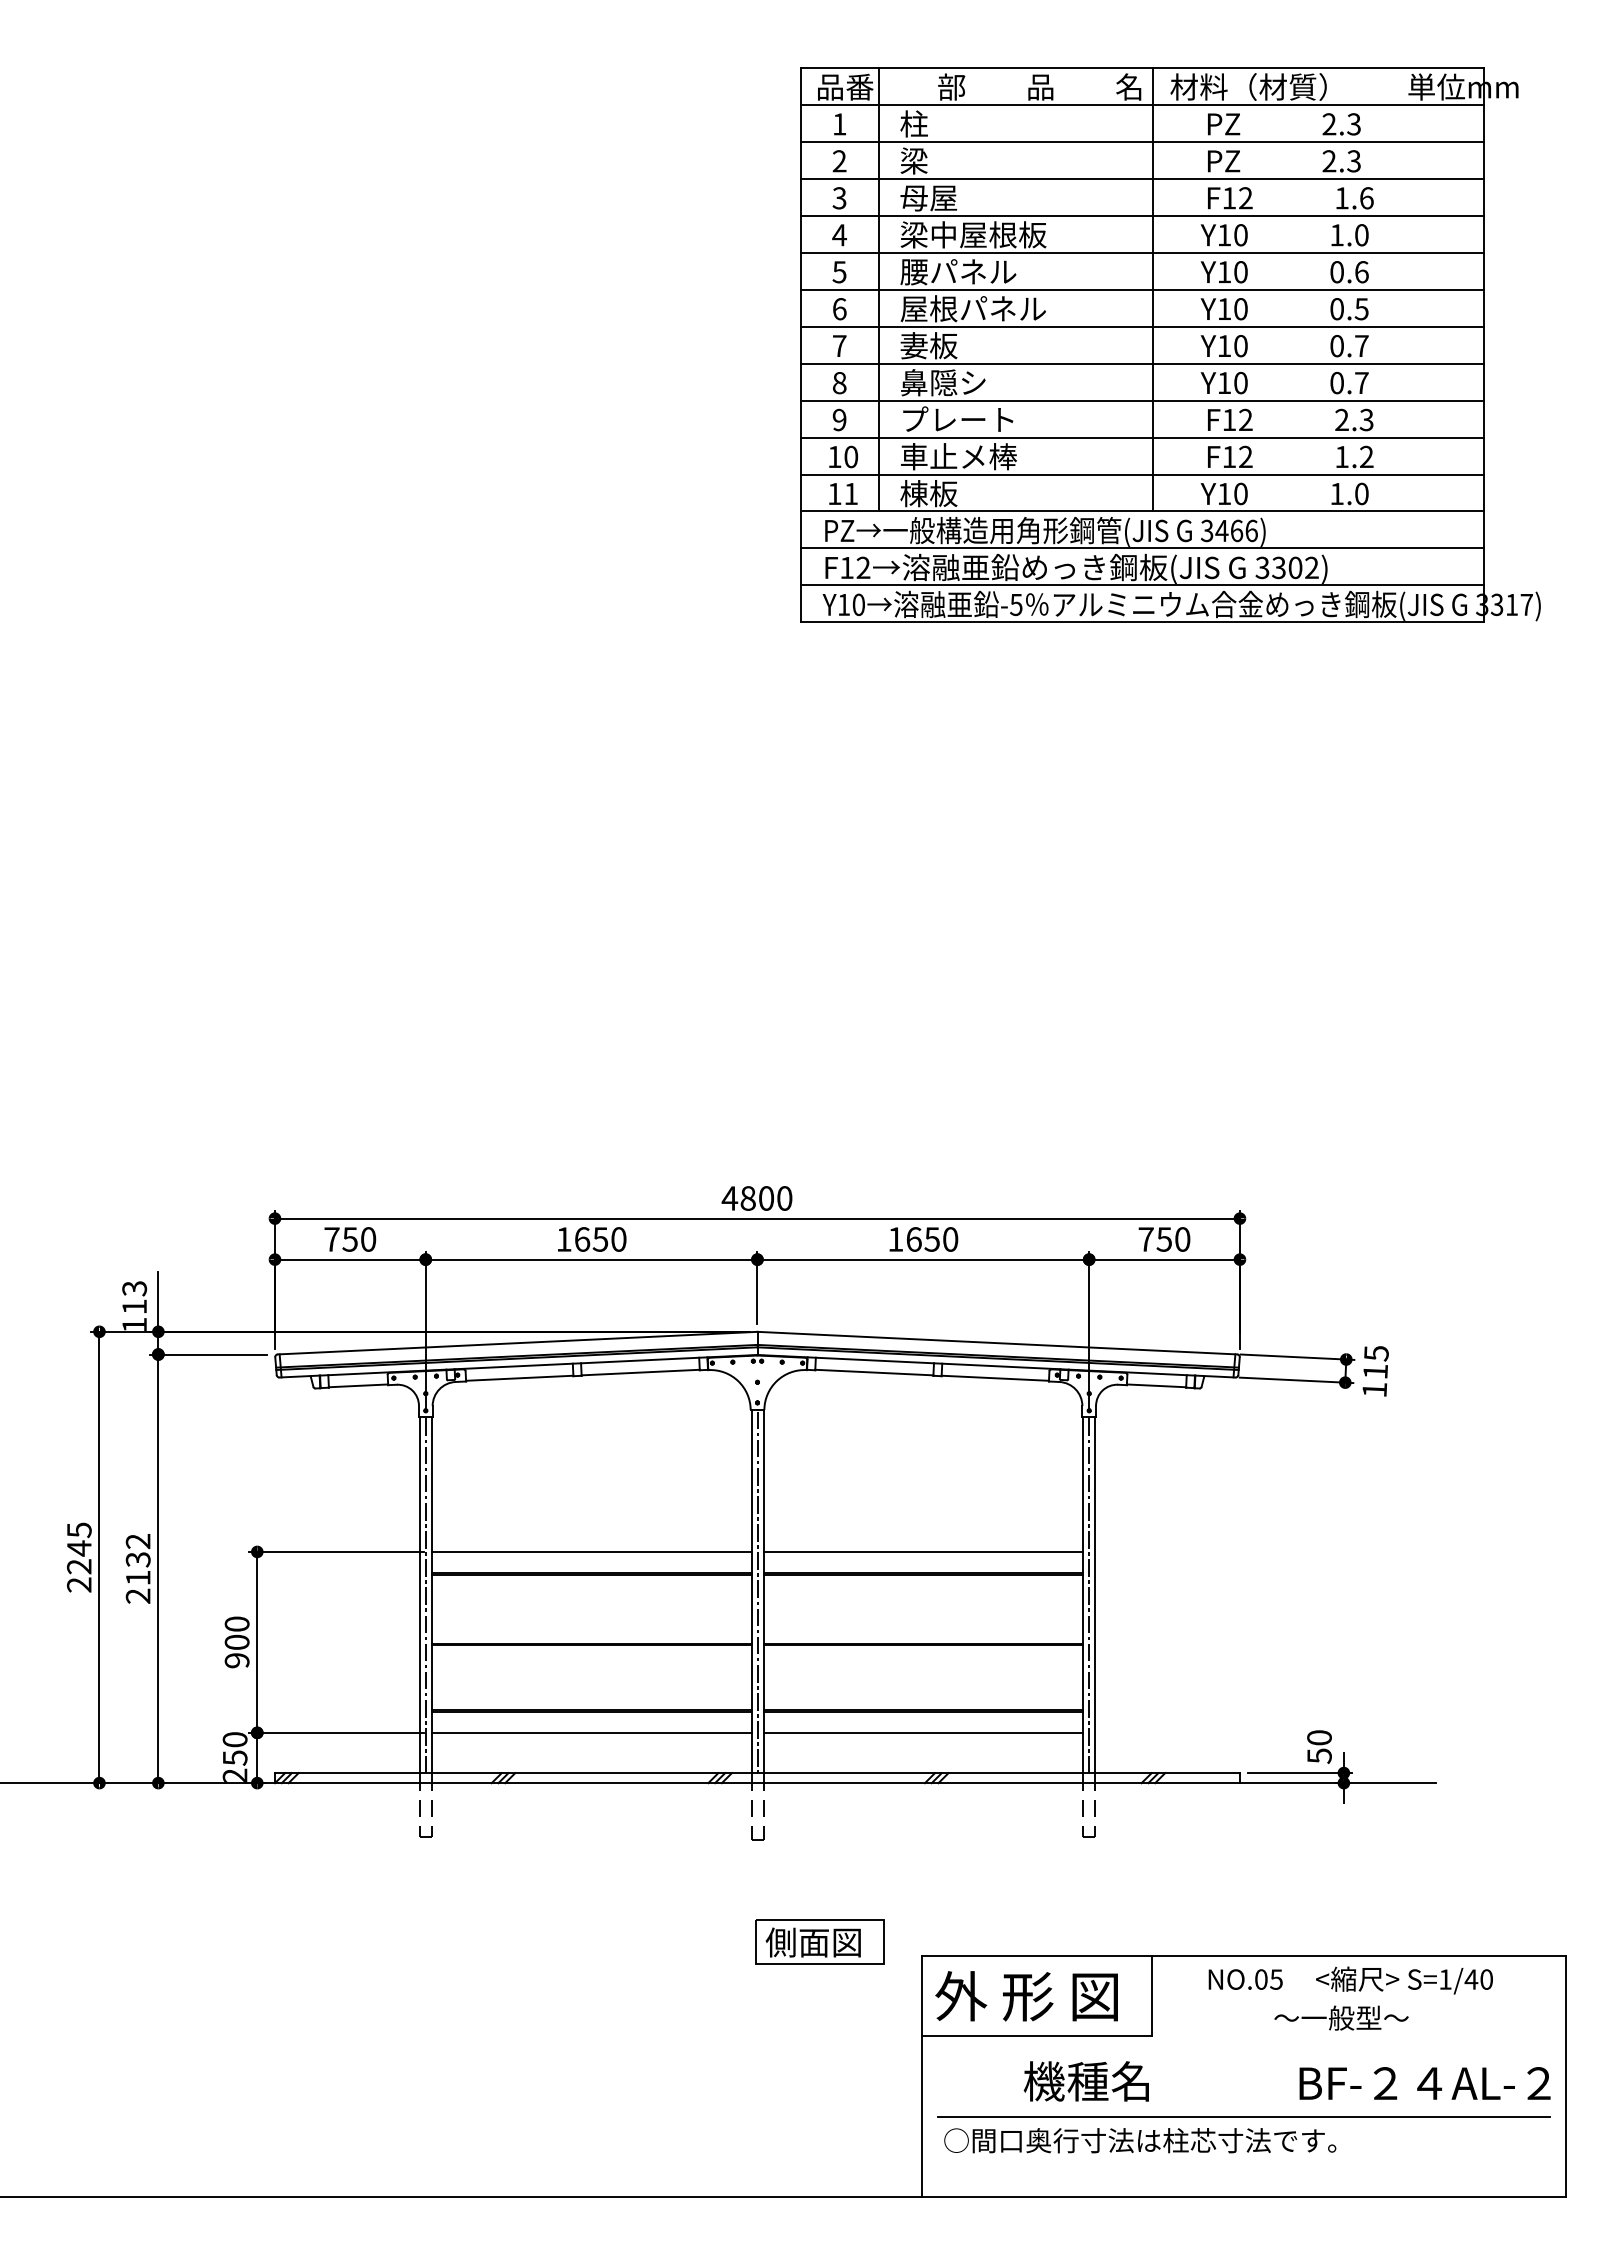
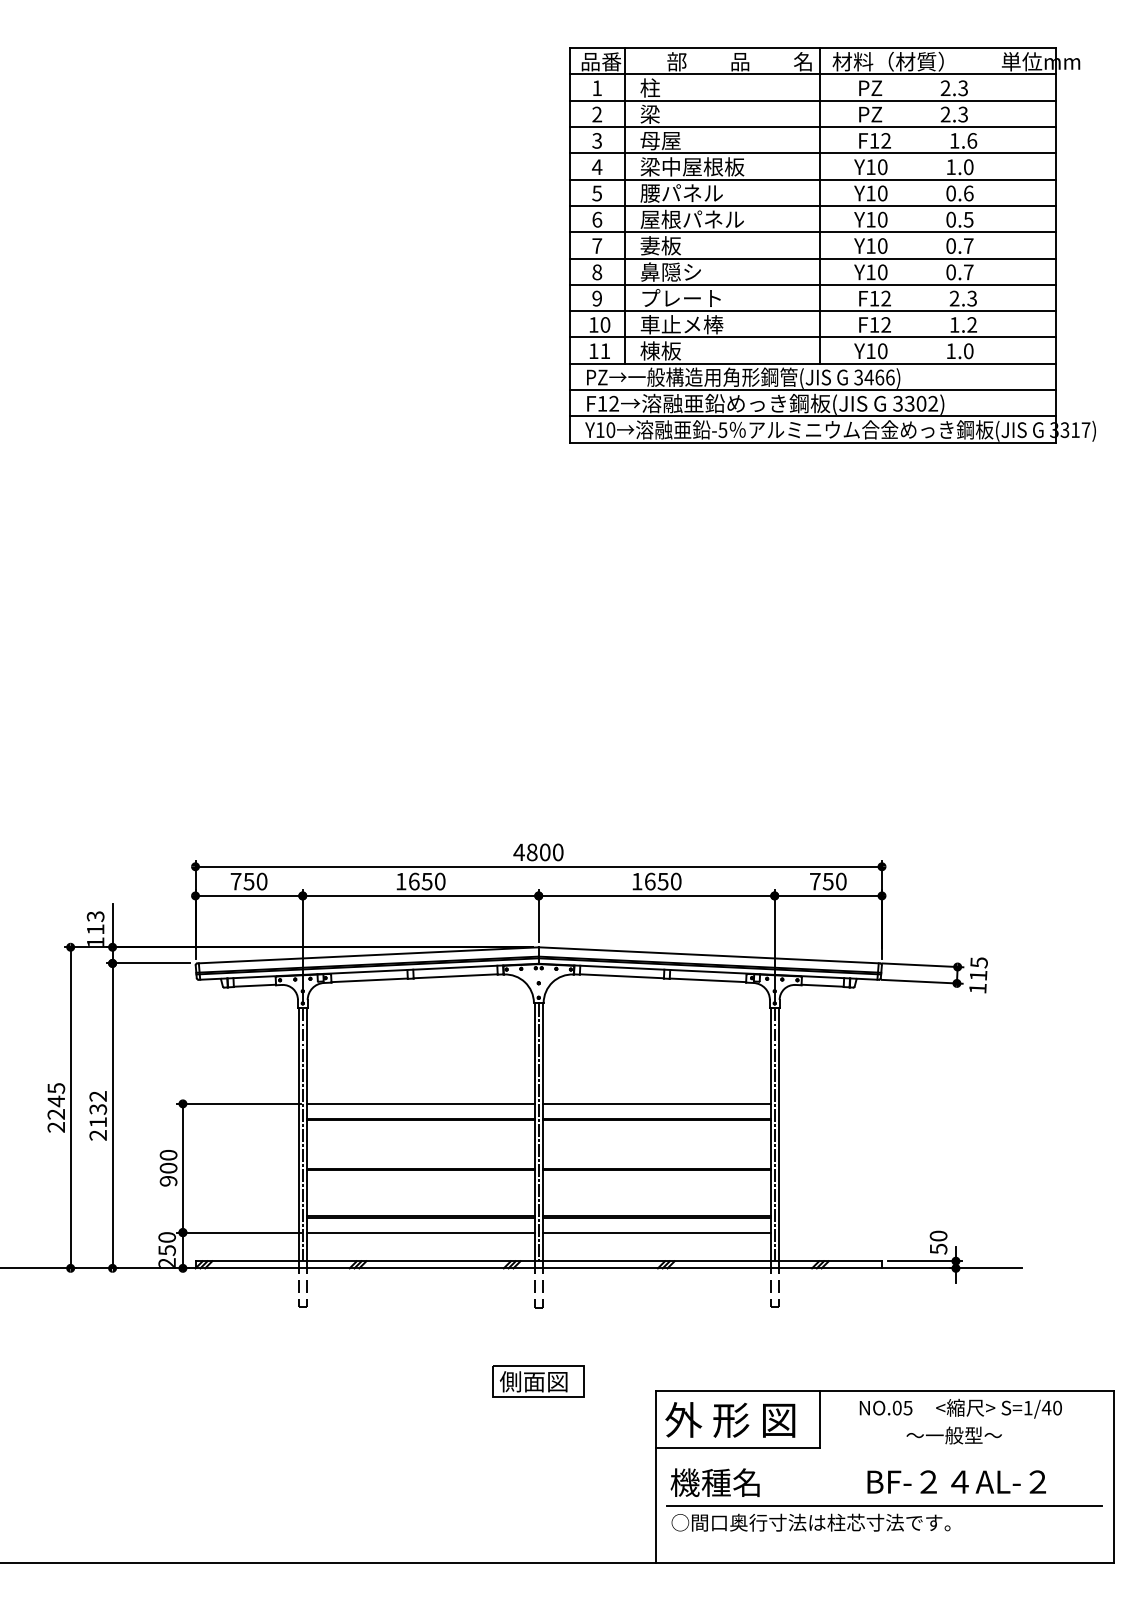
part: (819, 1941) -> (538, 1381), moved
text: (1085, 2081) -> (714, 1482), moved
text: (1424, 2083) -> (956, 1482), moved

